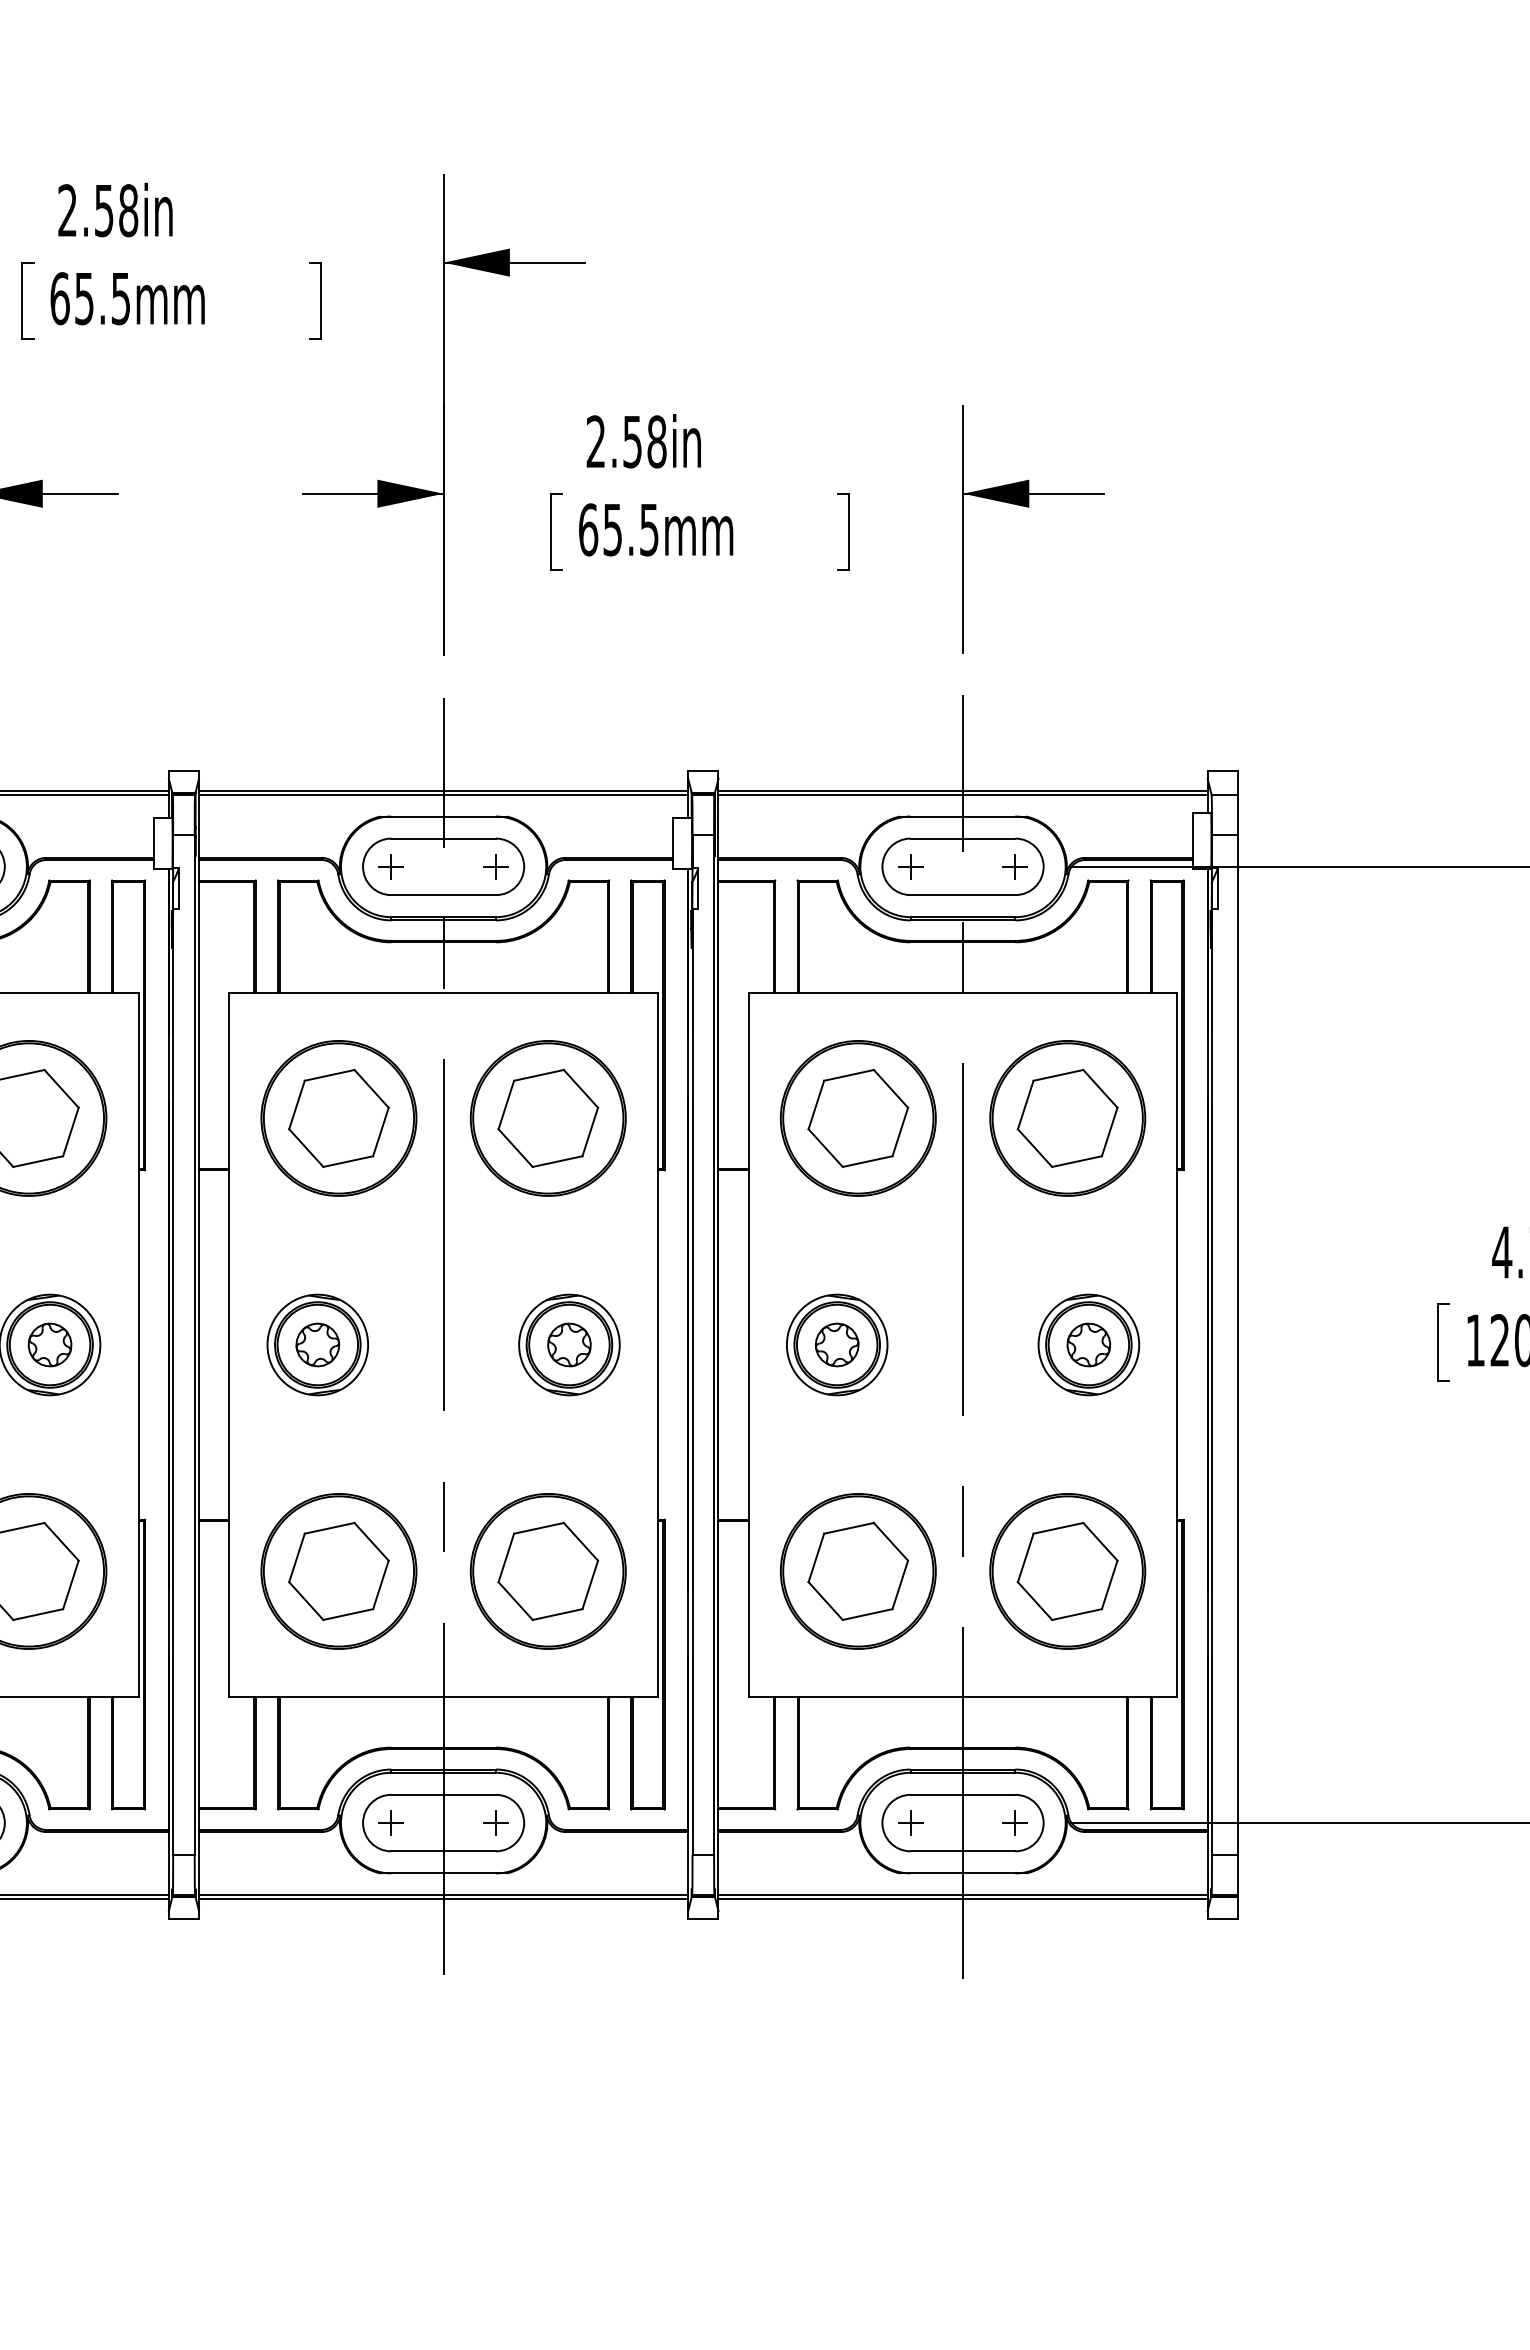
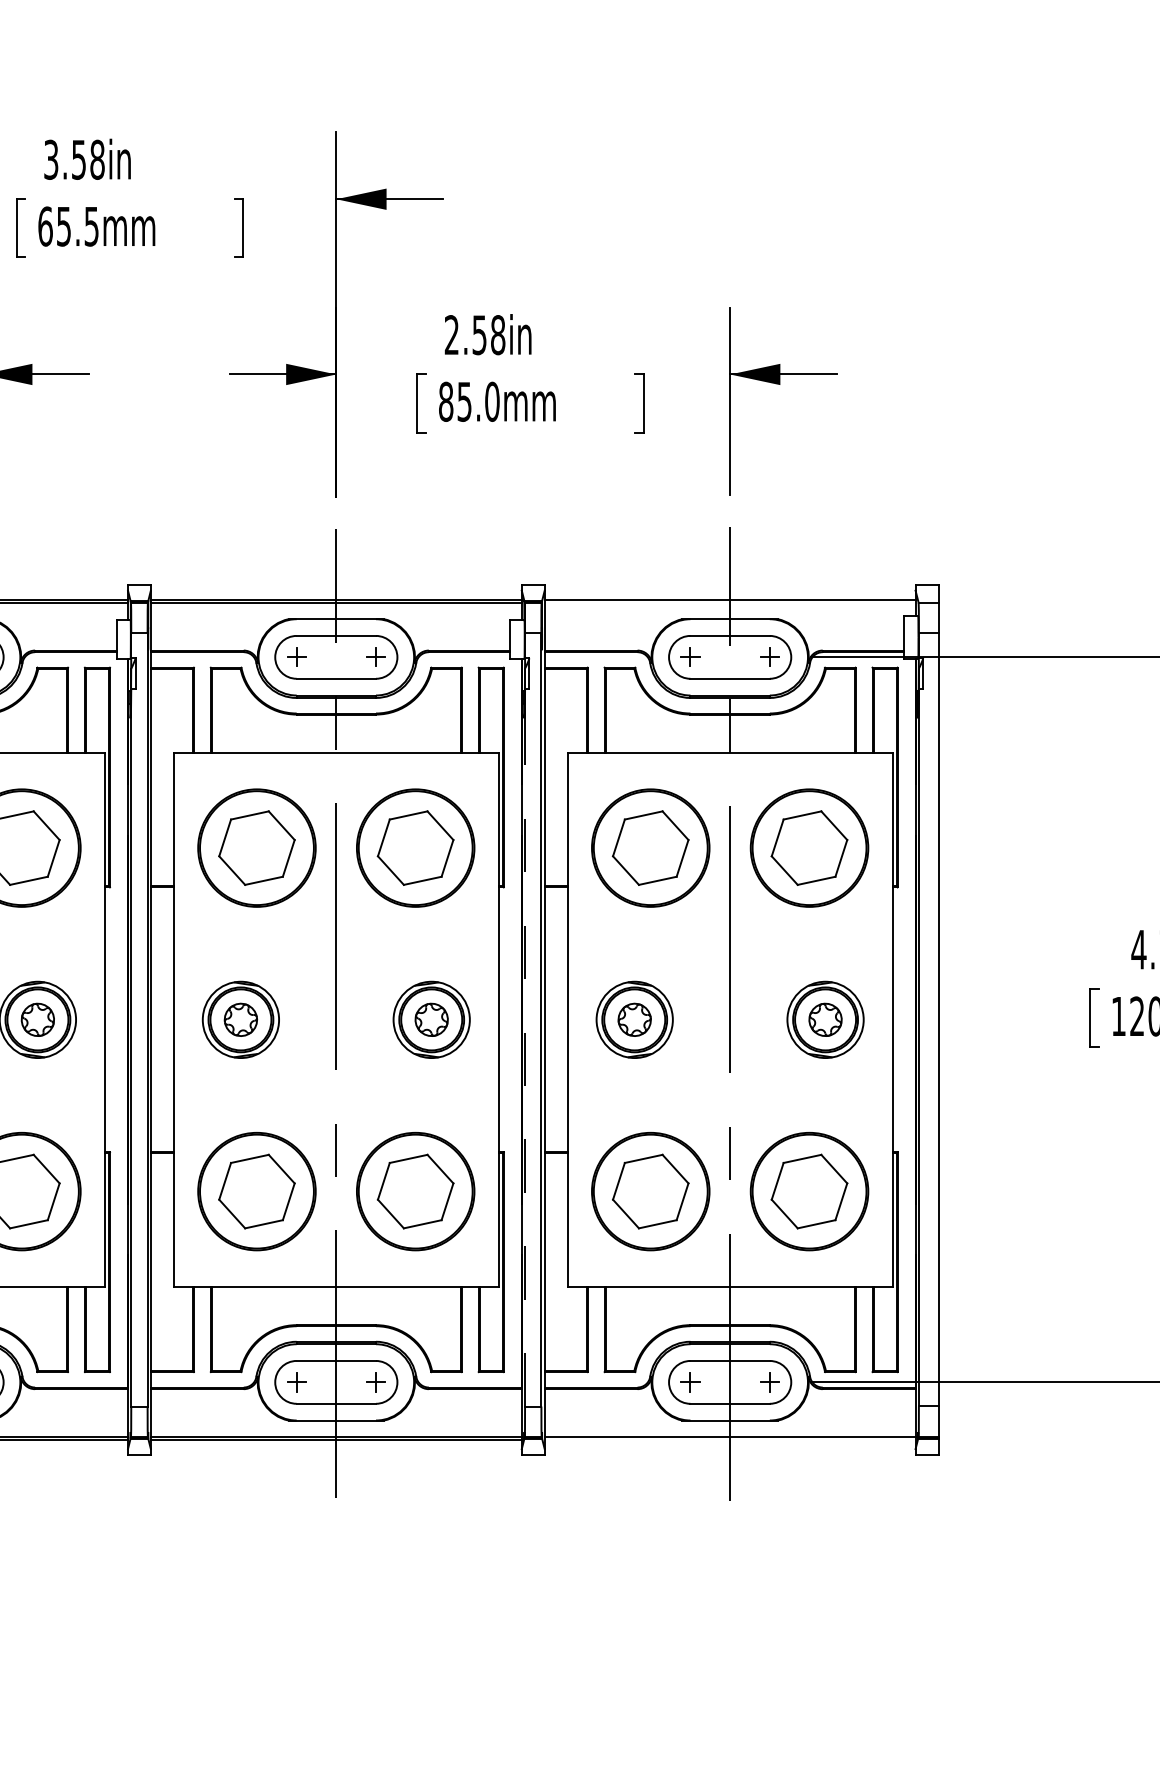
text: (67, 210) -> (51, 159), 2.58in -> 3.58in
text: (619, 529) -> (469, 401), 65.5mm -> 85.0mm
line: (962, 794) -> (729, 602), removed
line: (692, 1382) -> (525, 1048), solid -> dashed
line: (962, 1898) -> (729, 1439), removed

